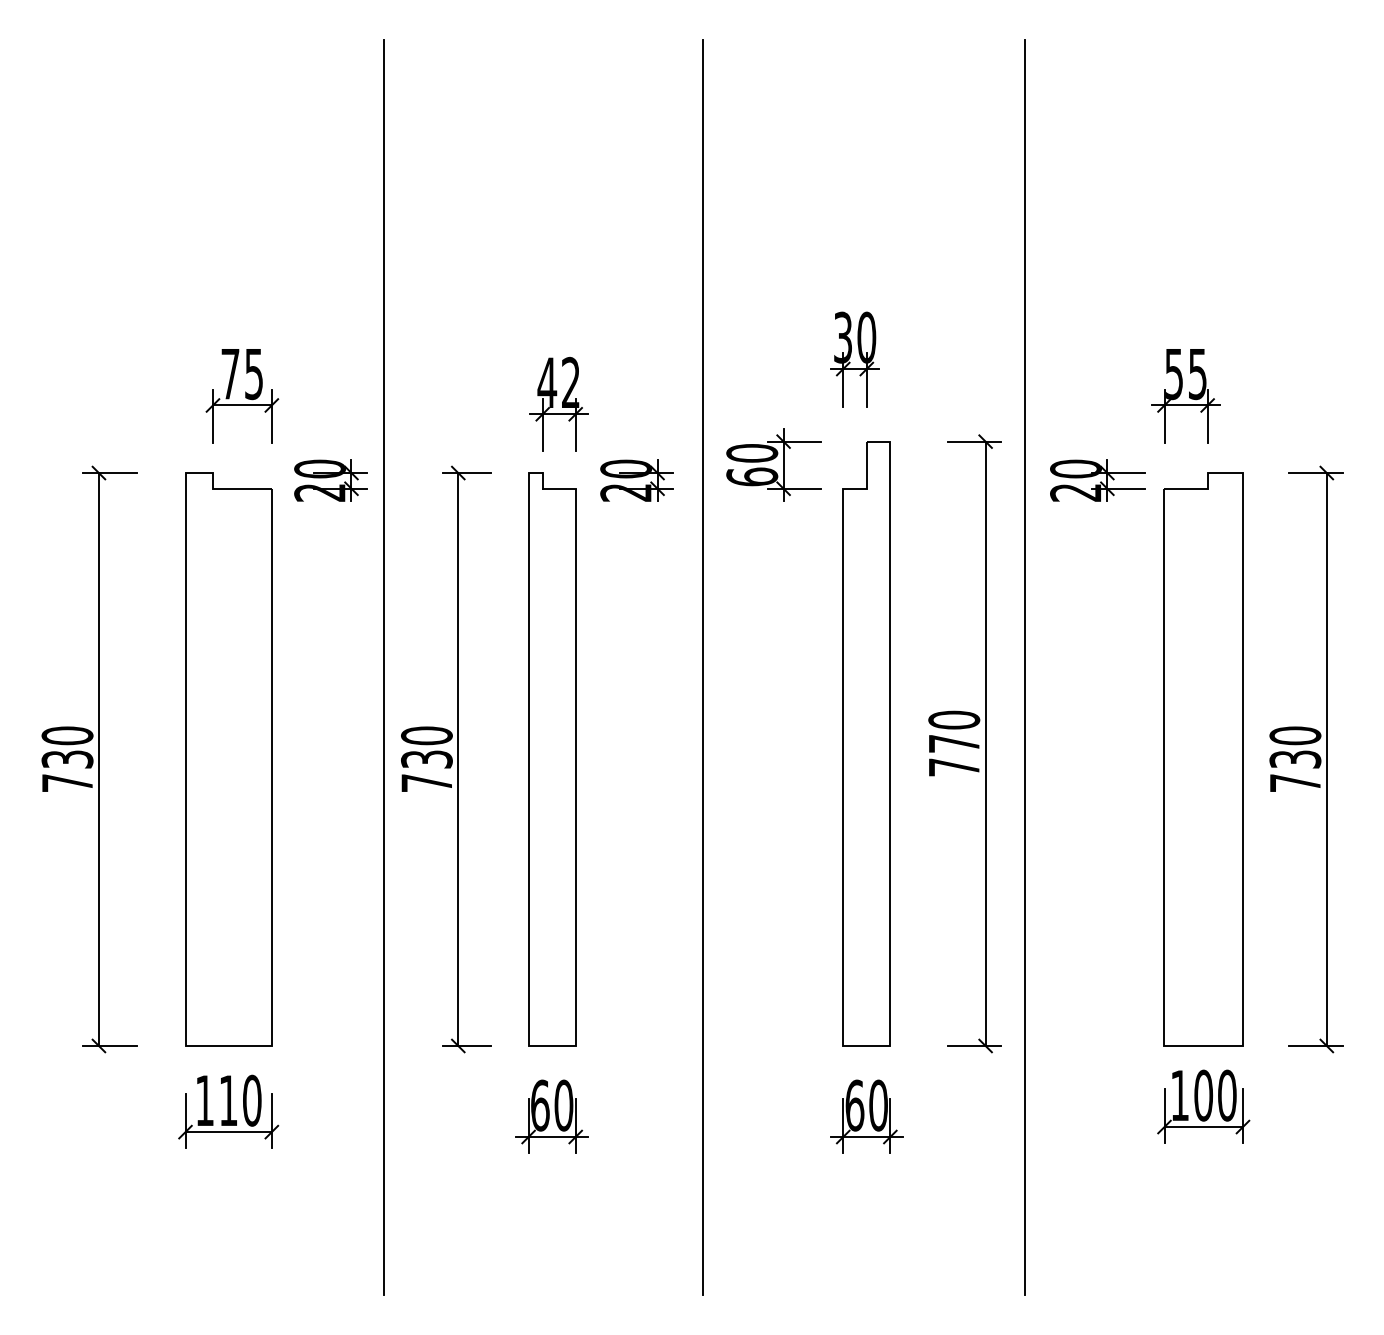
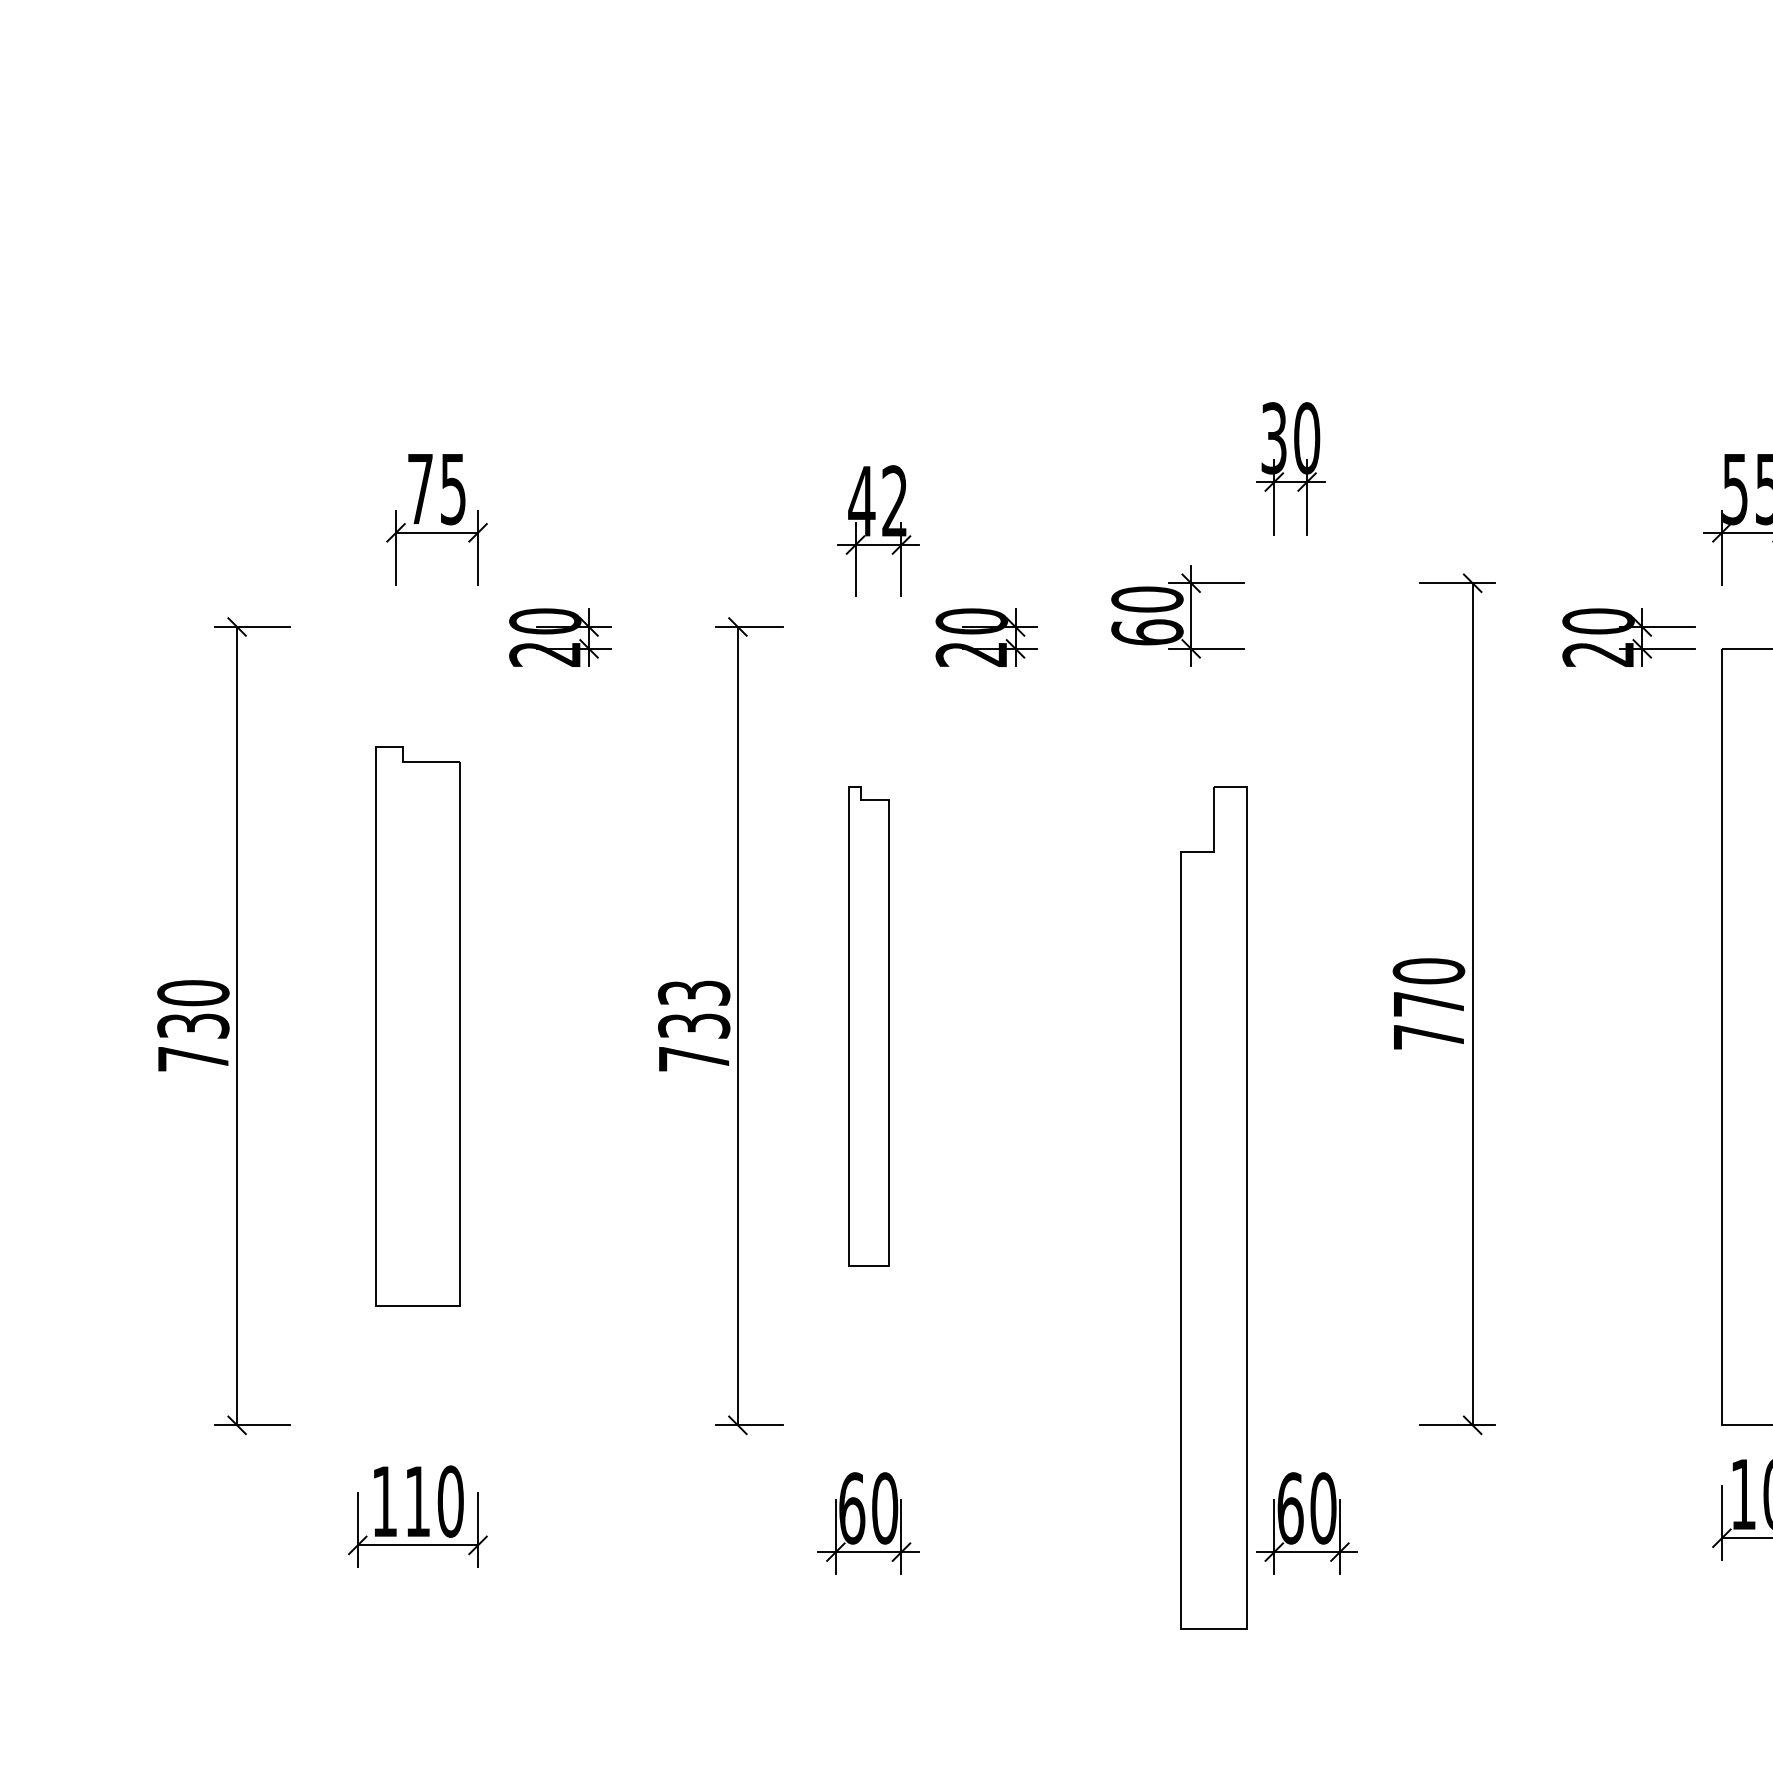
line: (383, 666) -> (633, 896), removed
line: (703, 666) -> (1079, 896), removed
line: (1024, 666) -> (1526, 896), removed
text: (426, 735) -> (693, 992), 730 -> 733
part: (866, 743) -> (1213, 1207), moved
part: (228, 759) -> (417, 1026), size x0.7
part: (552, 759) -> (869, 1026), size x0.6

